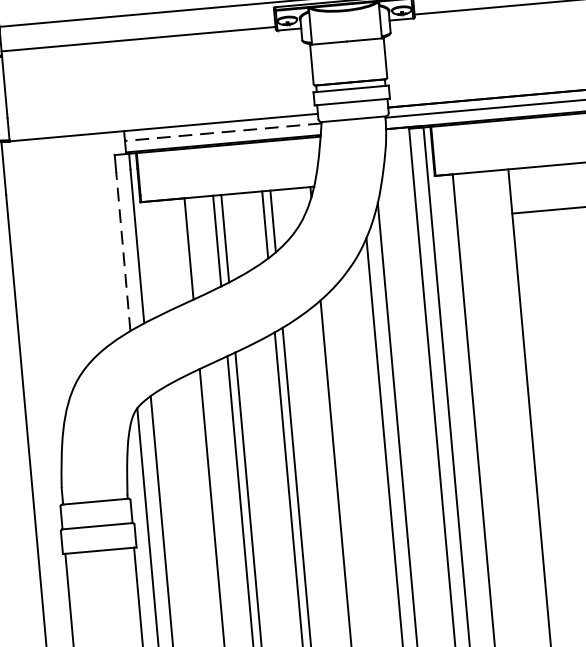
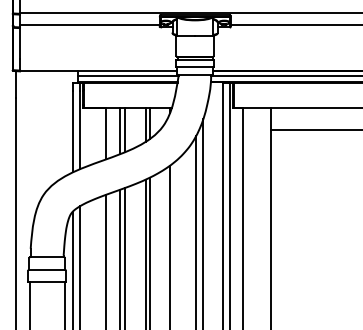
line: (223, 132) -> (128, 76), dashed -> solid
line: (123, 250) -> (72, 131), dashed -> solid

